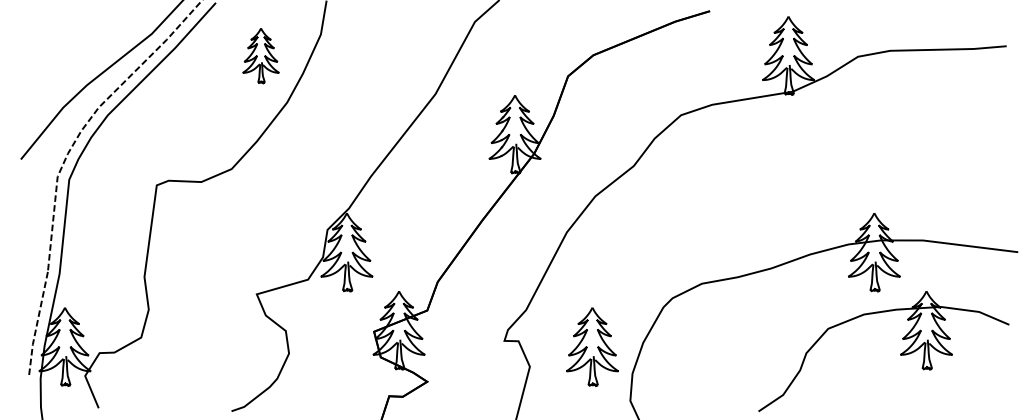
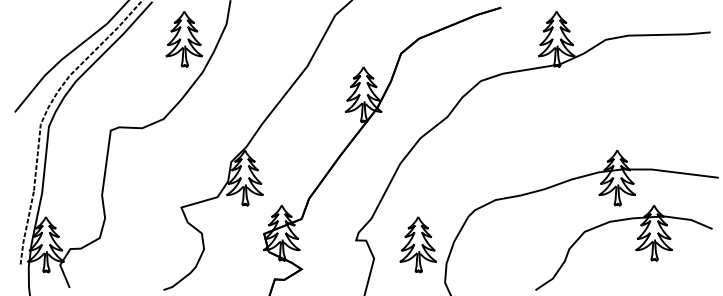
part: (260, 55) -> (183, 38), size x1.43

